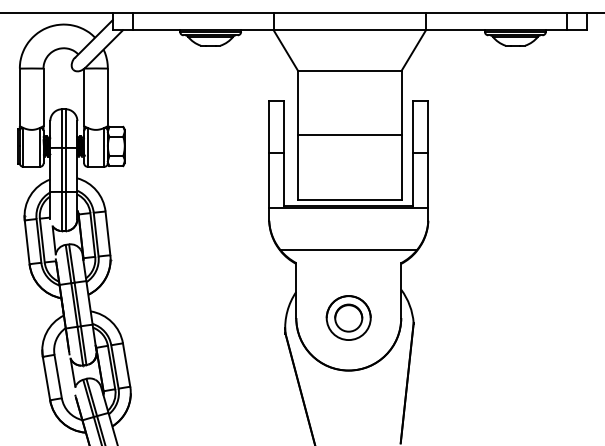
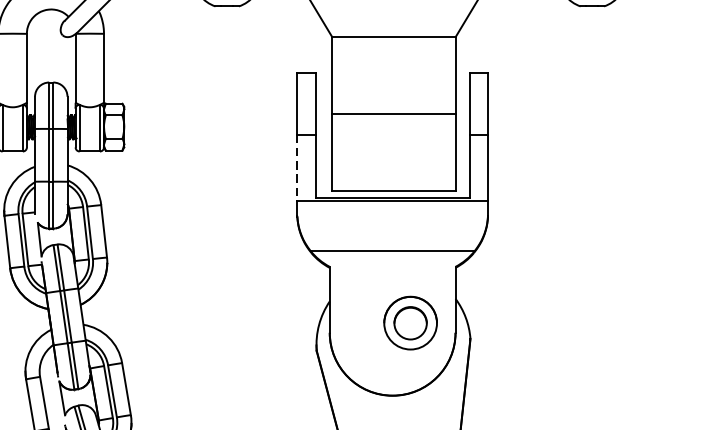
line: (269, 180) -> (297, 167), solid -> dashed
part: (348, 317) -> (410, 322), moved

